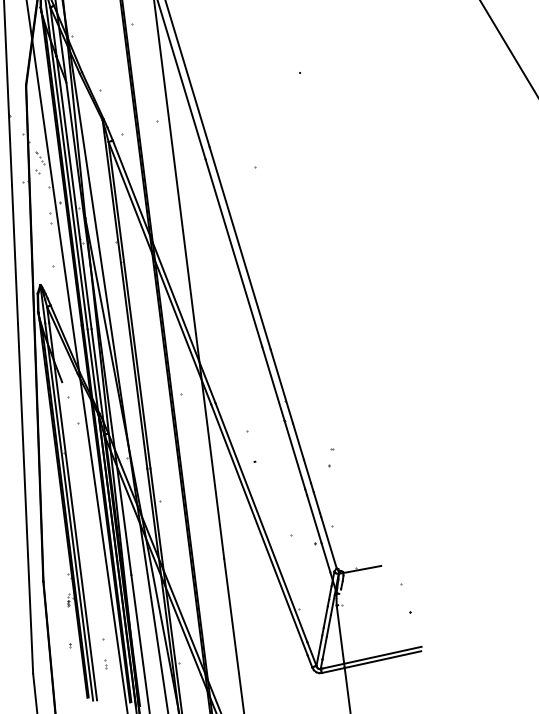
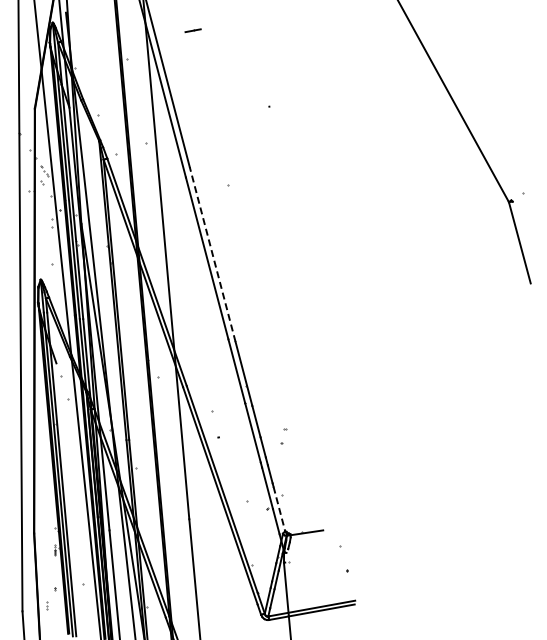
line: (239, 248) -> (212, 254), solid -> dashed
line: (329, 542) -> (279, 508), solid -> dashed
part: (106, 663) -> (47, 605), moved

